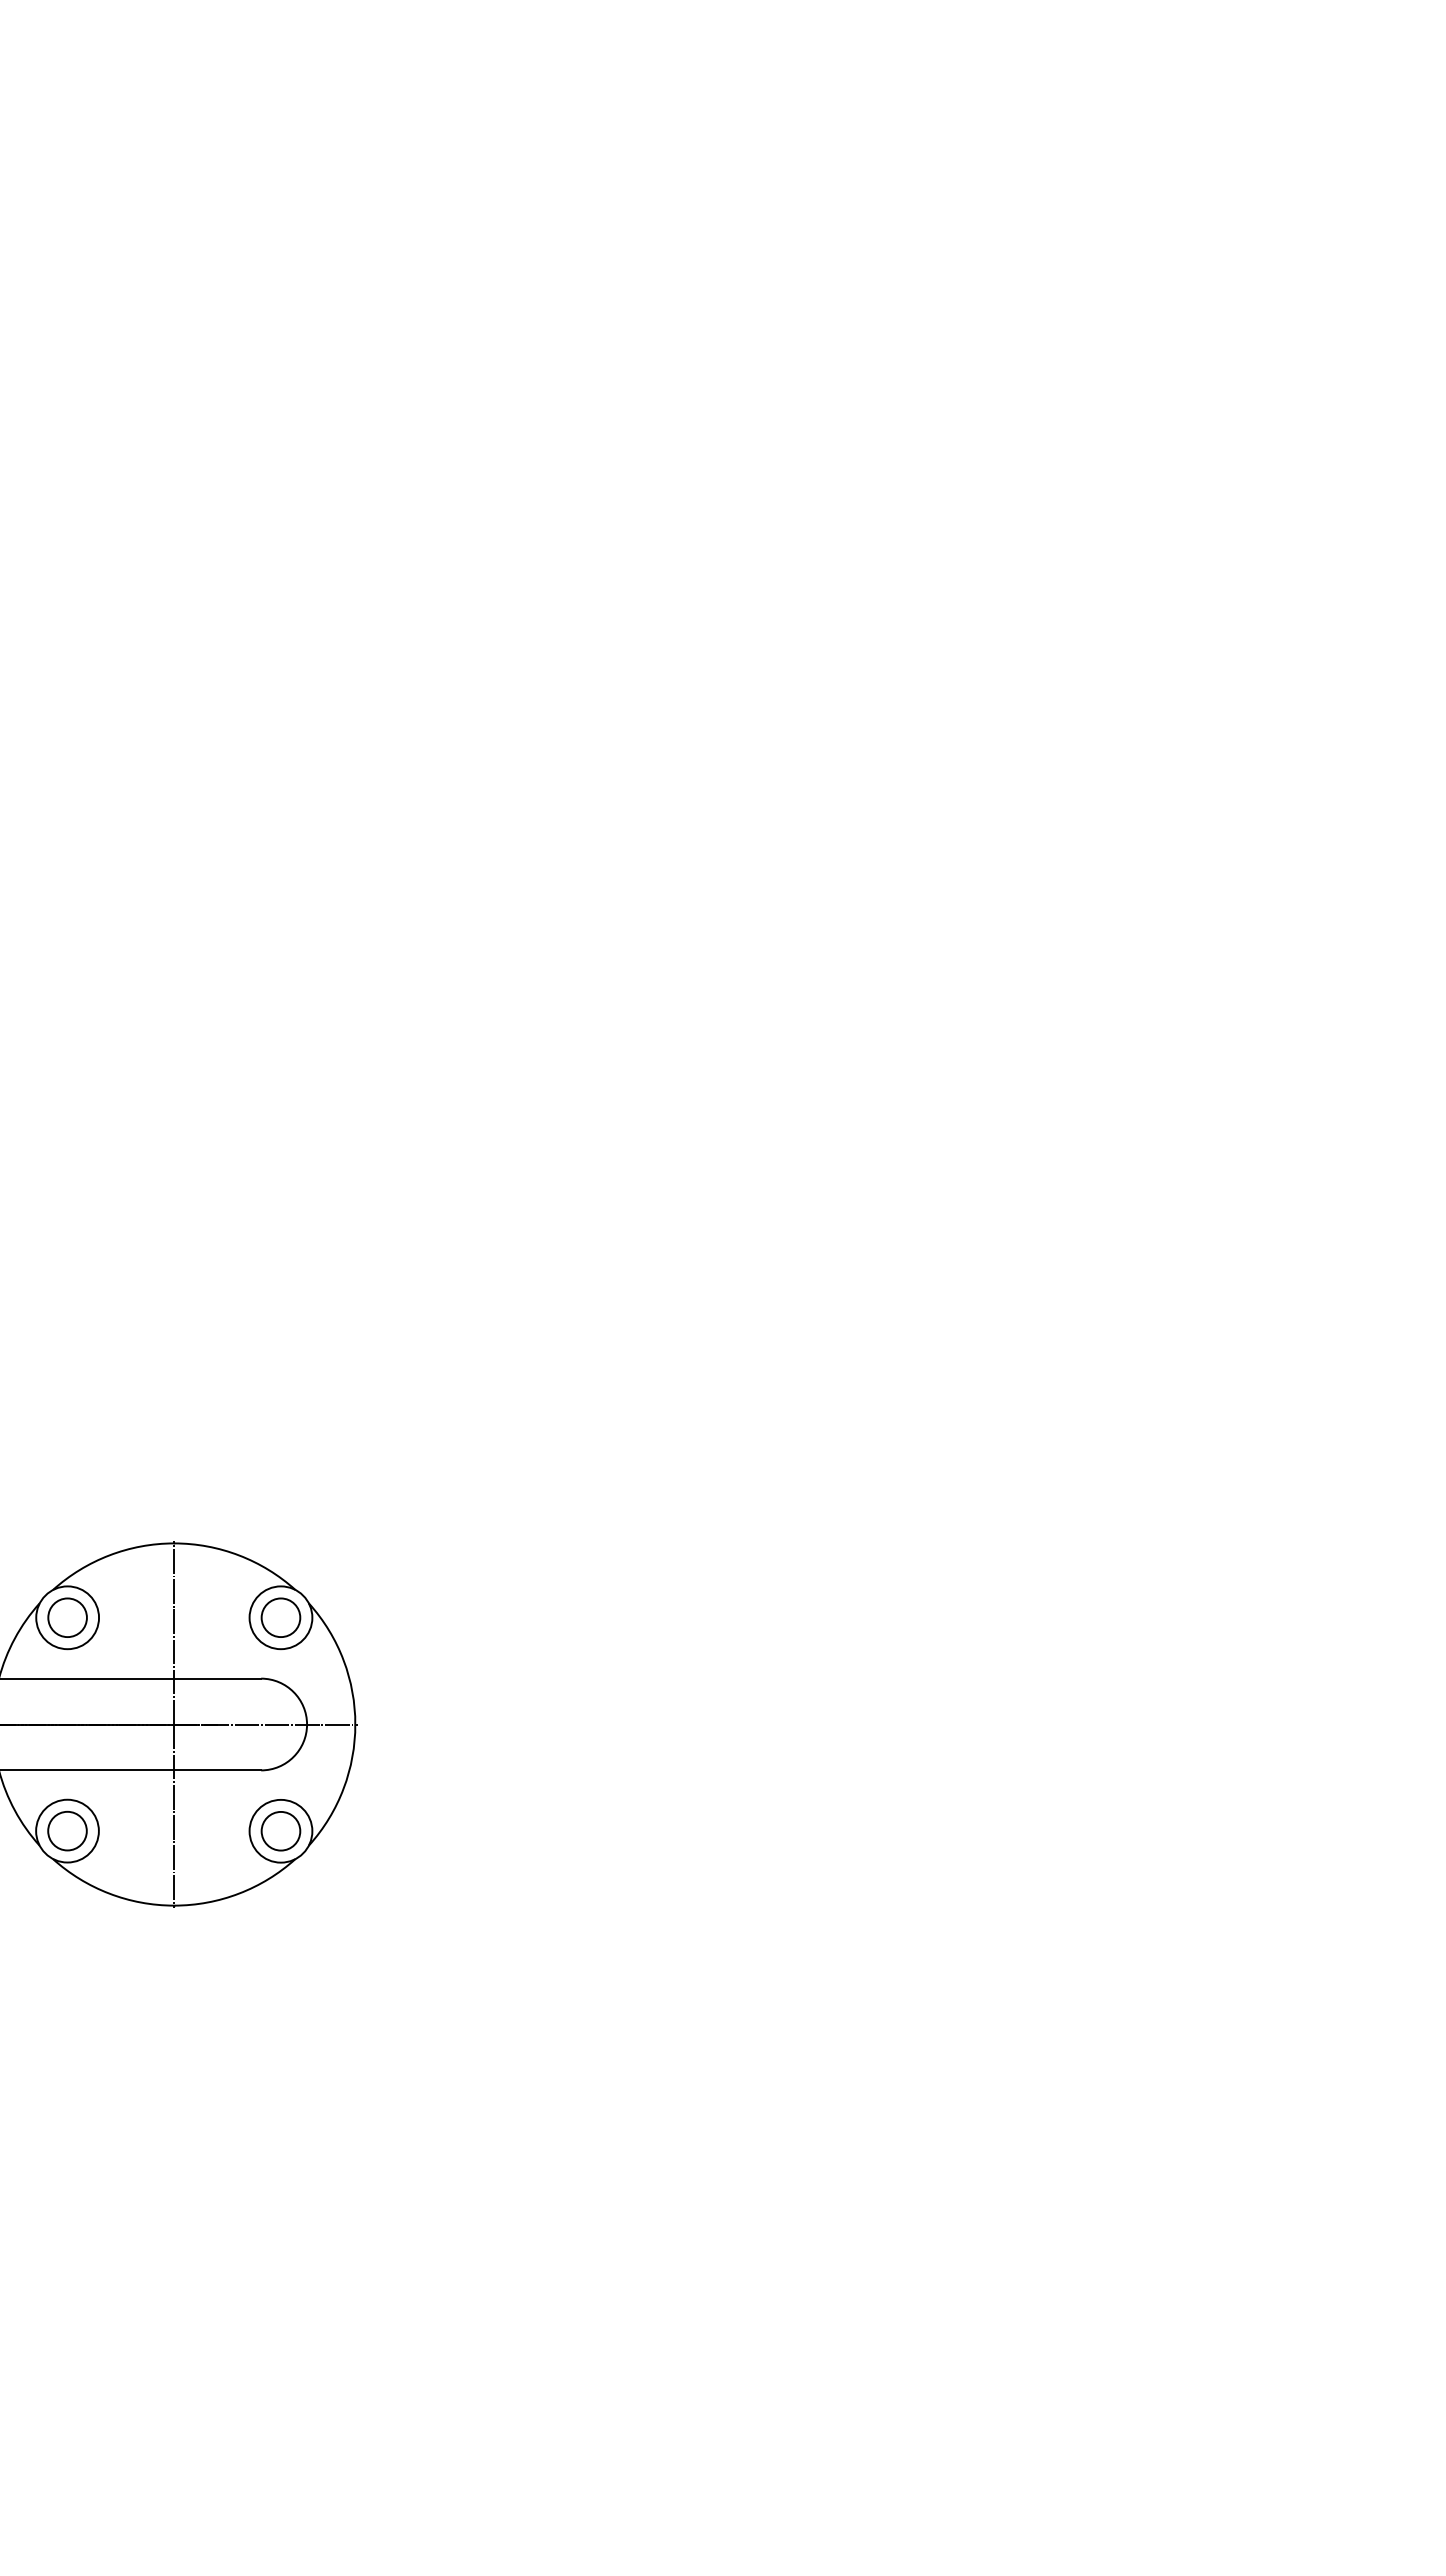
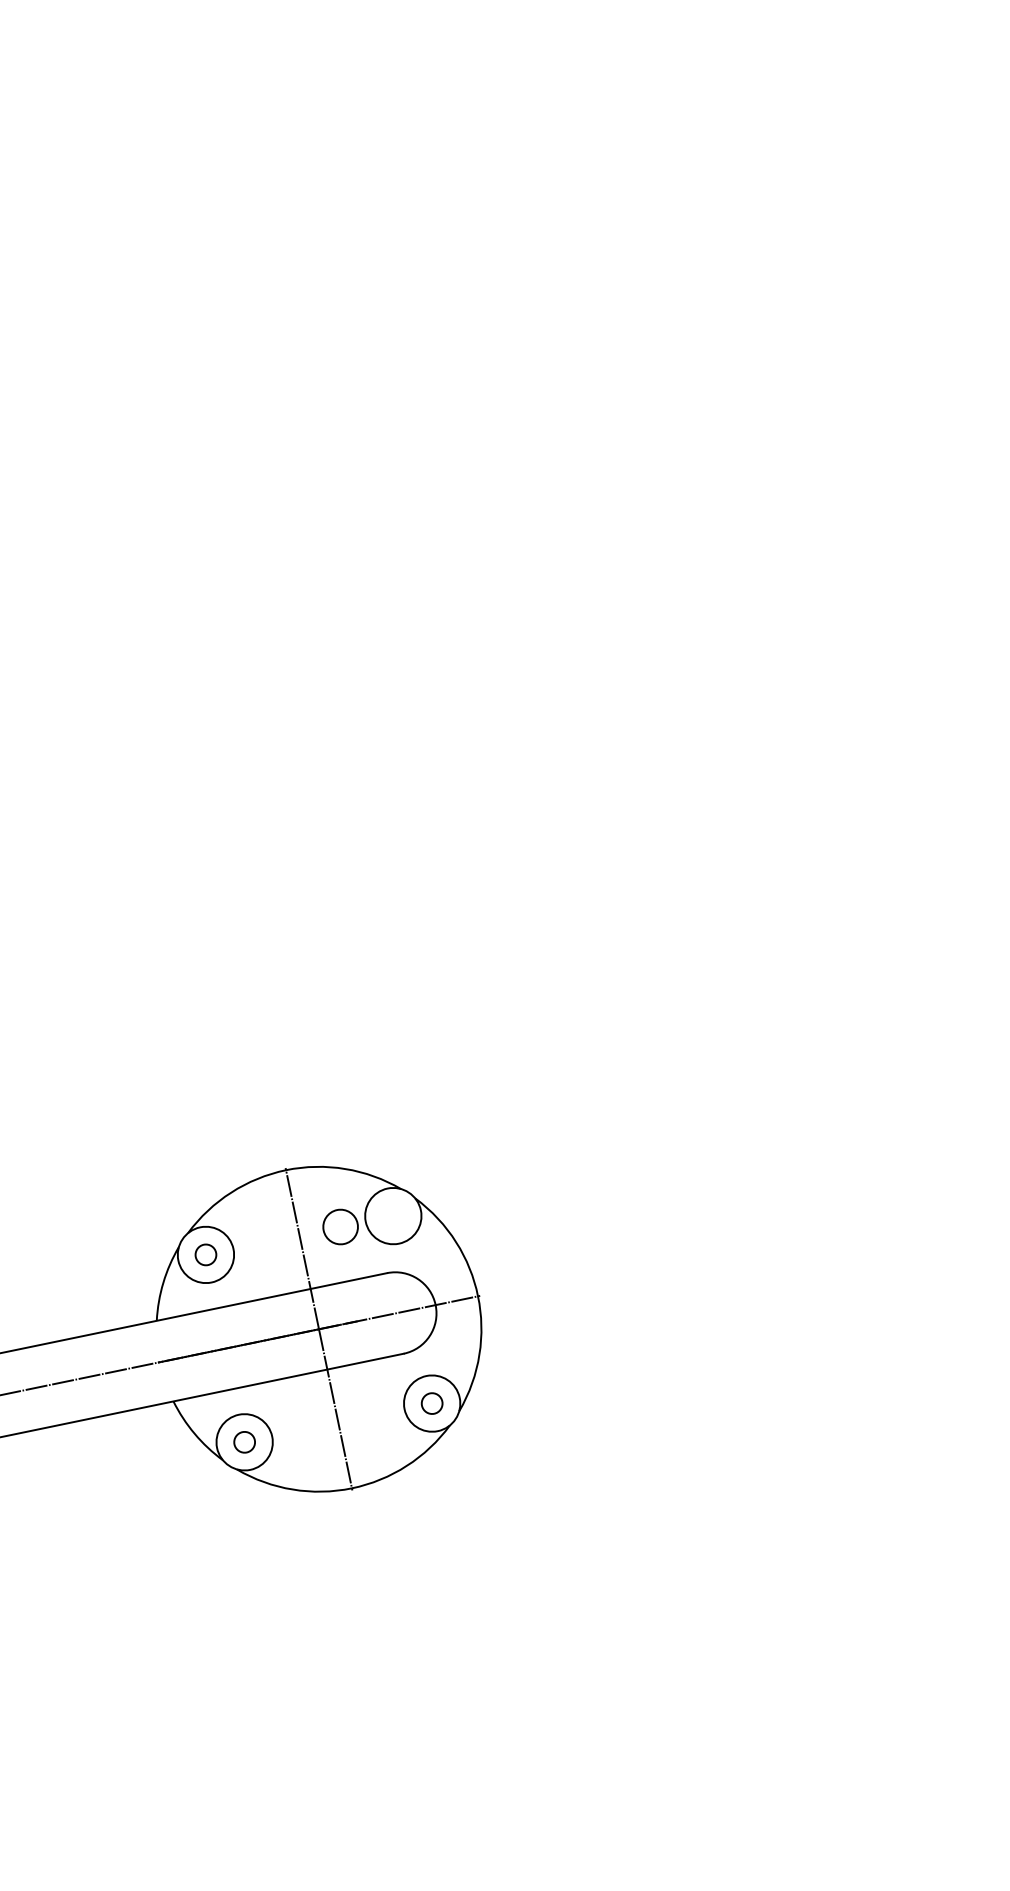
circle: (67, 1617) -> (205, 1254), size x0.6
circle: (280, 1617) -> (340, 1226), moved
circle: (67, 1830) -> (244, 1441), size x0.6
circle: (280, 1830) -> (431, 1403), size x0.6

